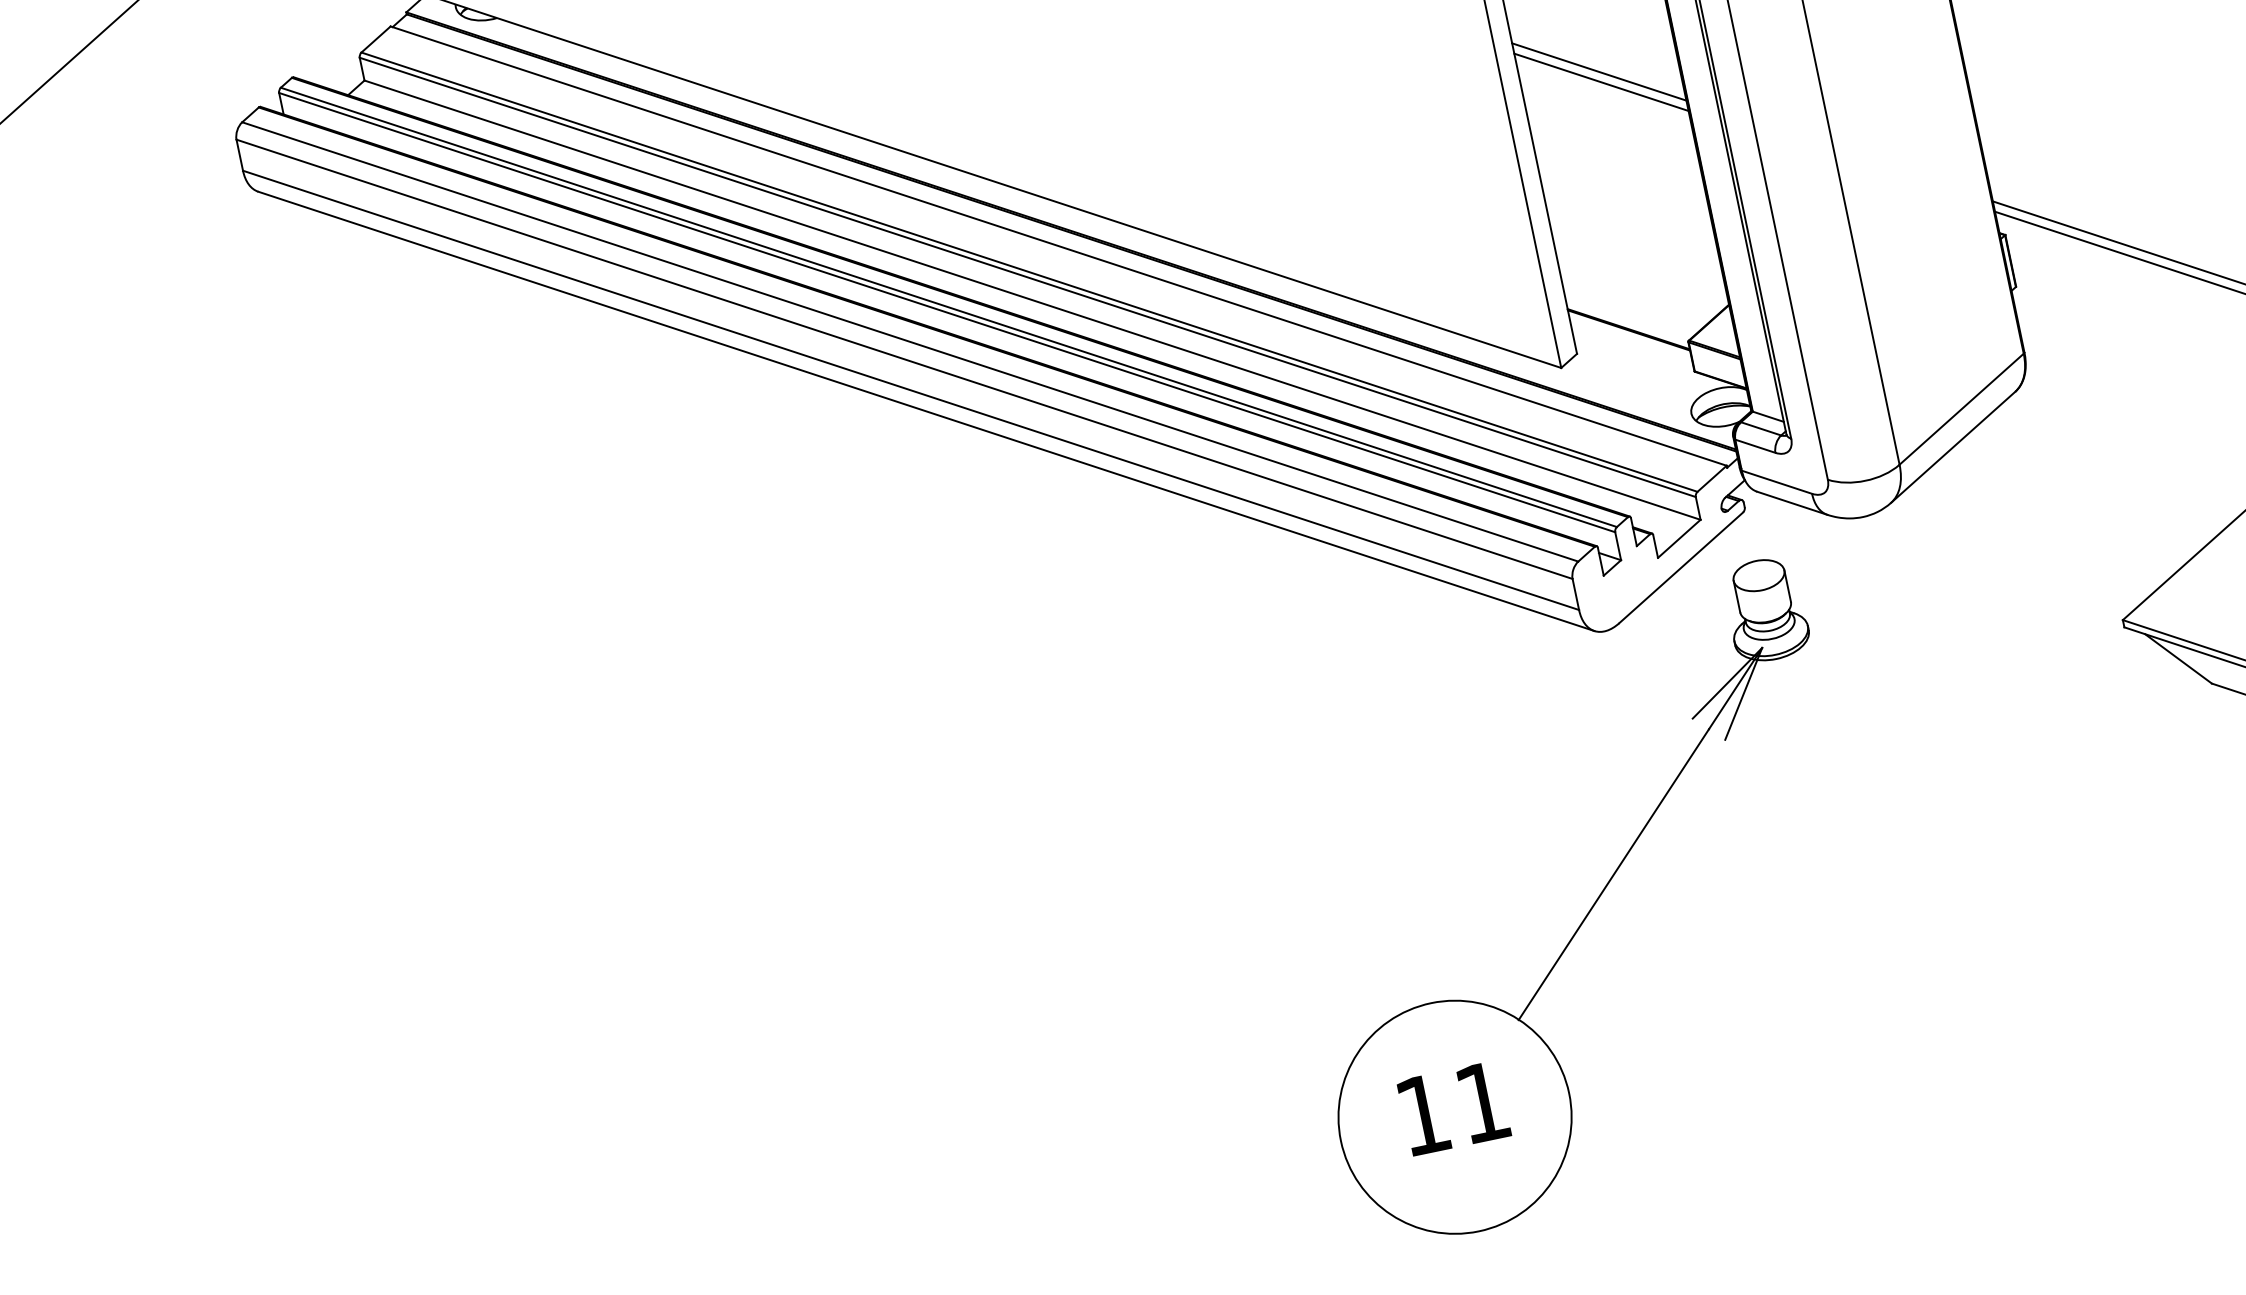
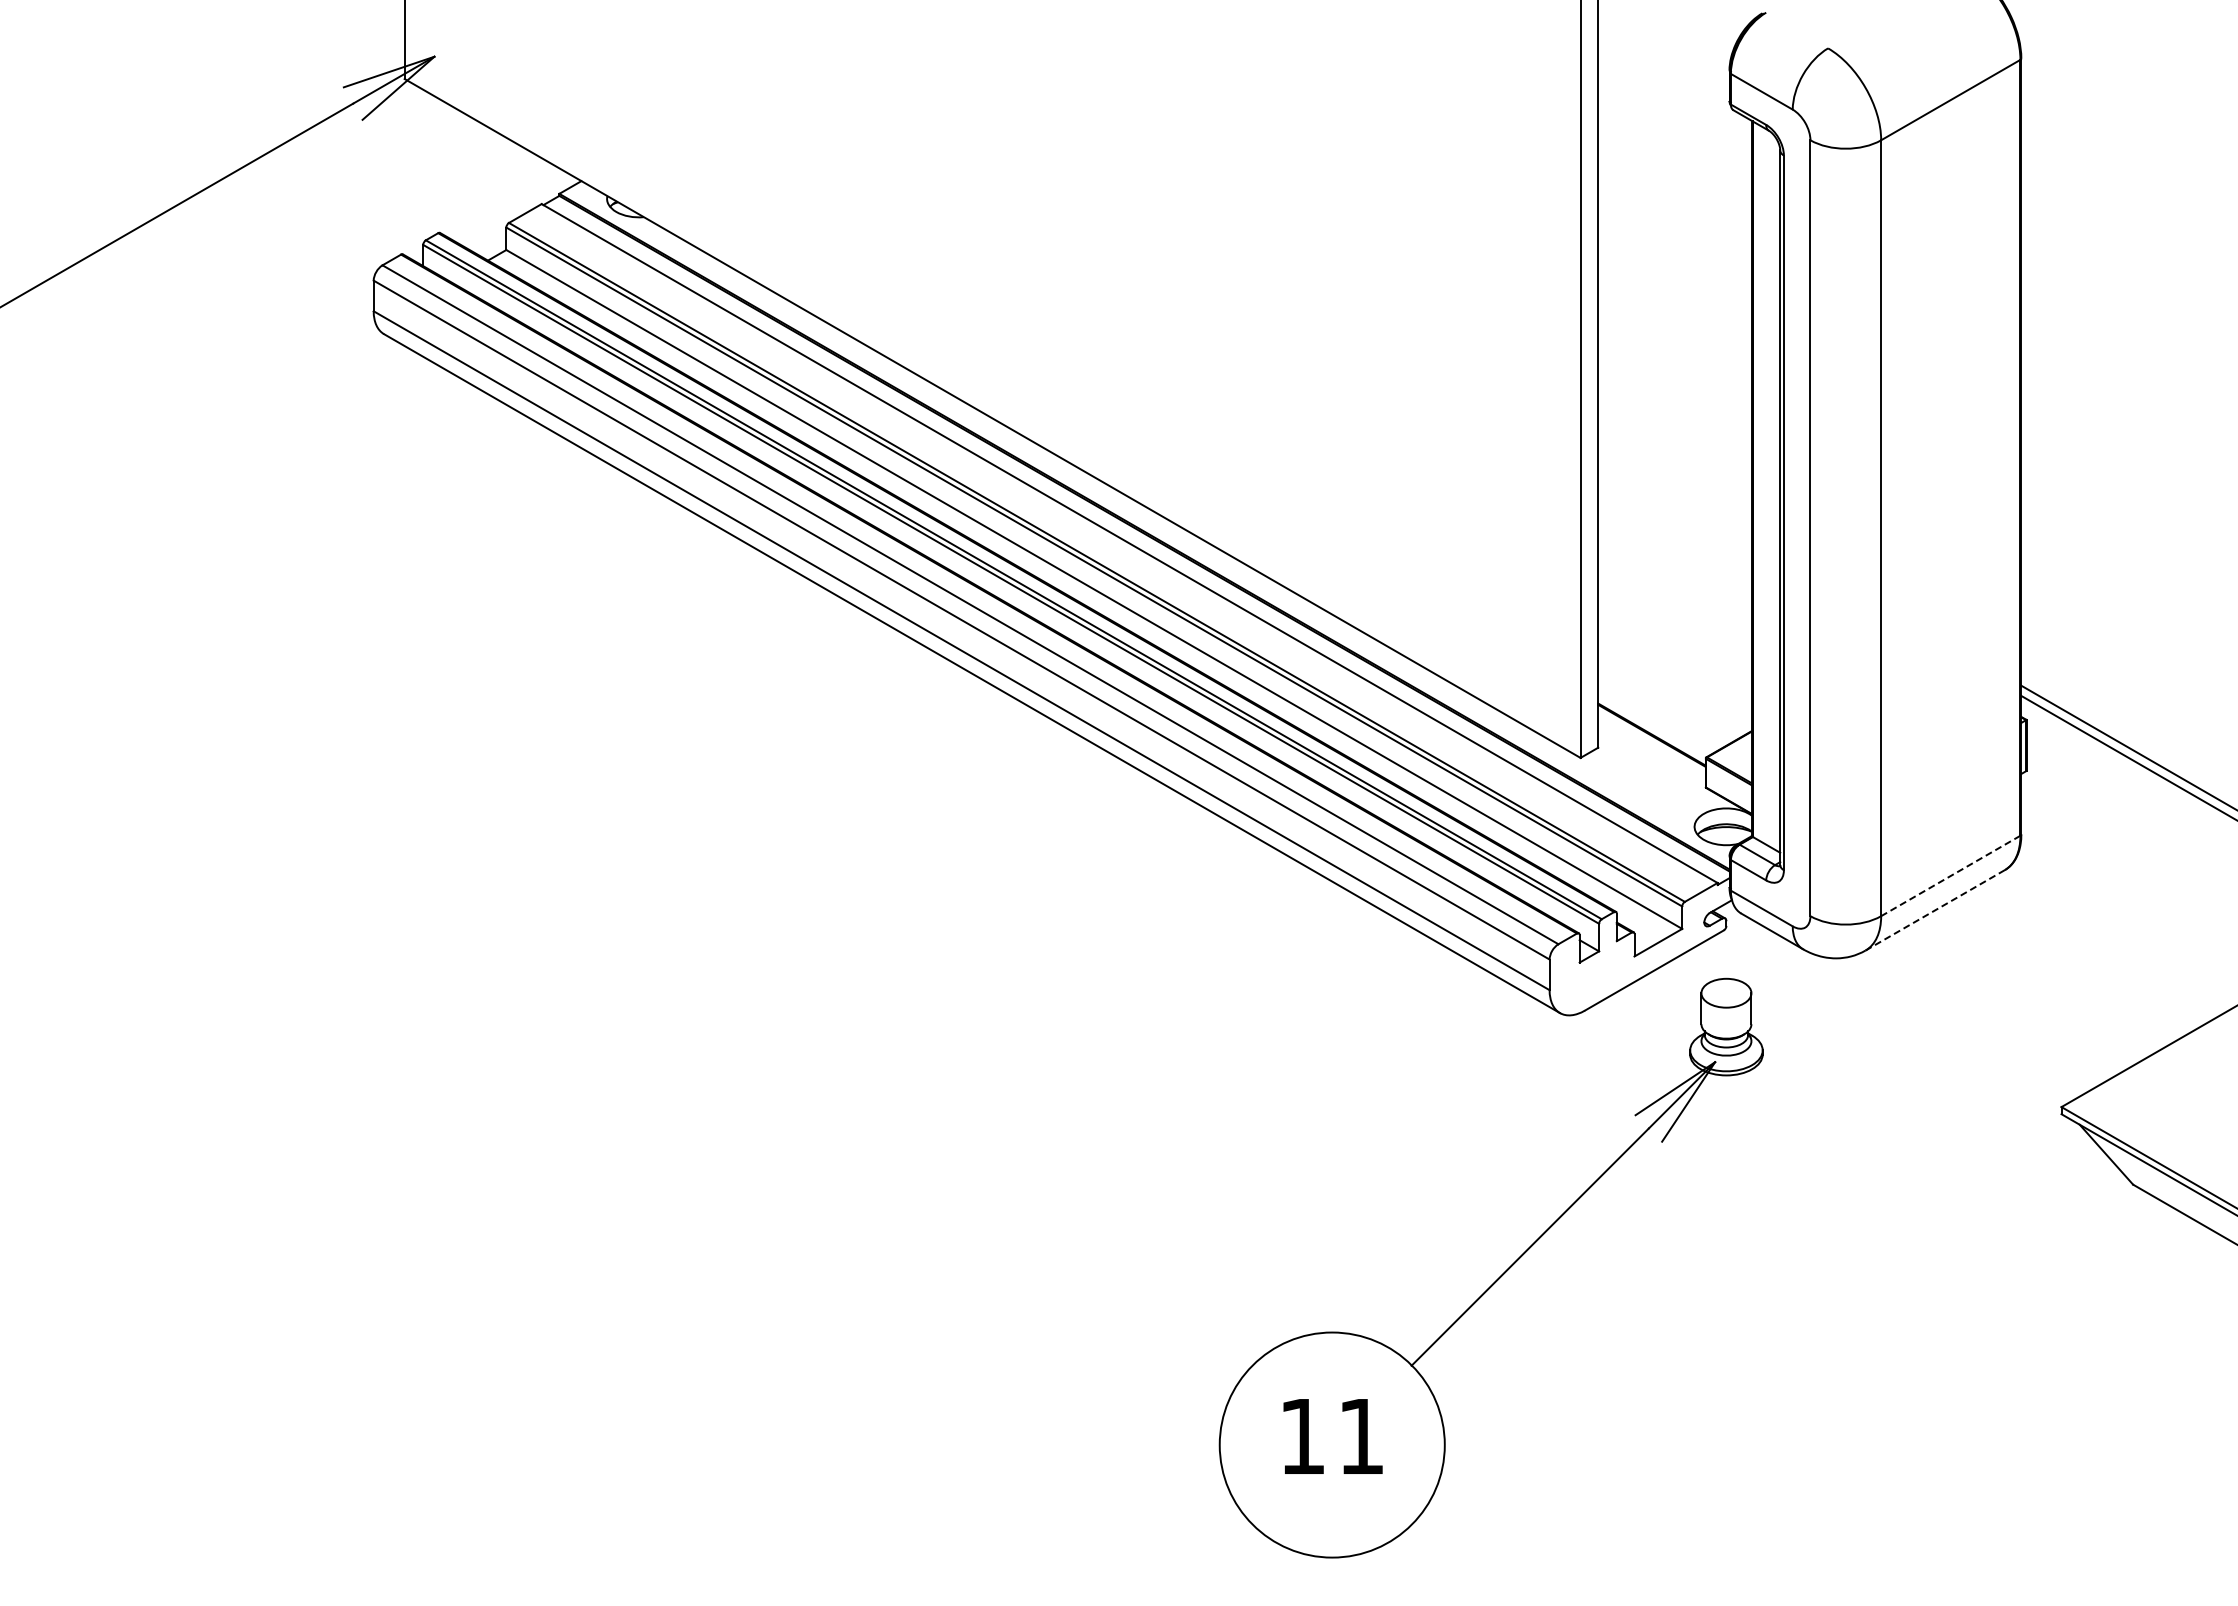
line: (1598, 71) -> (1674, 485), removed
line: (1600, 82) -> (1674, 495), removed
line: (1961, 409) -> (1950, 876), solid -> dashed
line: (1952, 447) -> (1934, 910), solid -> dashed

